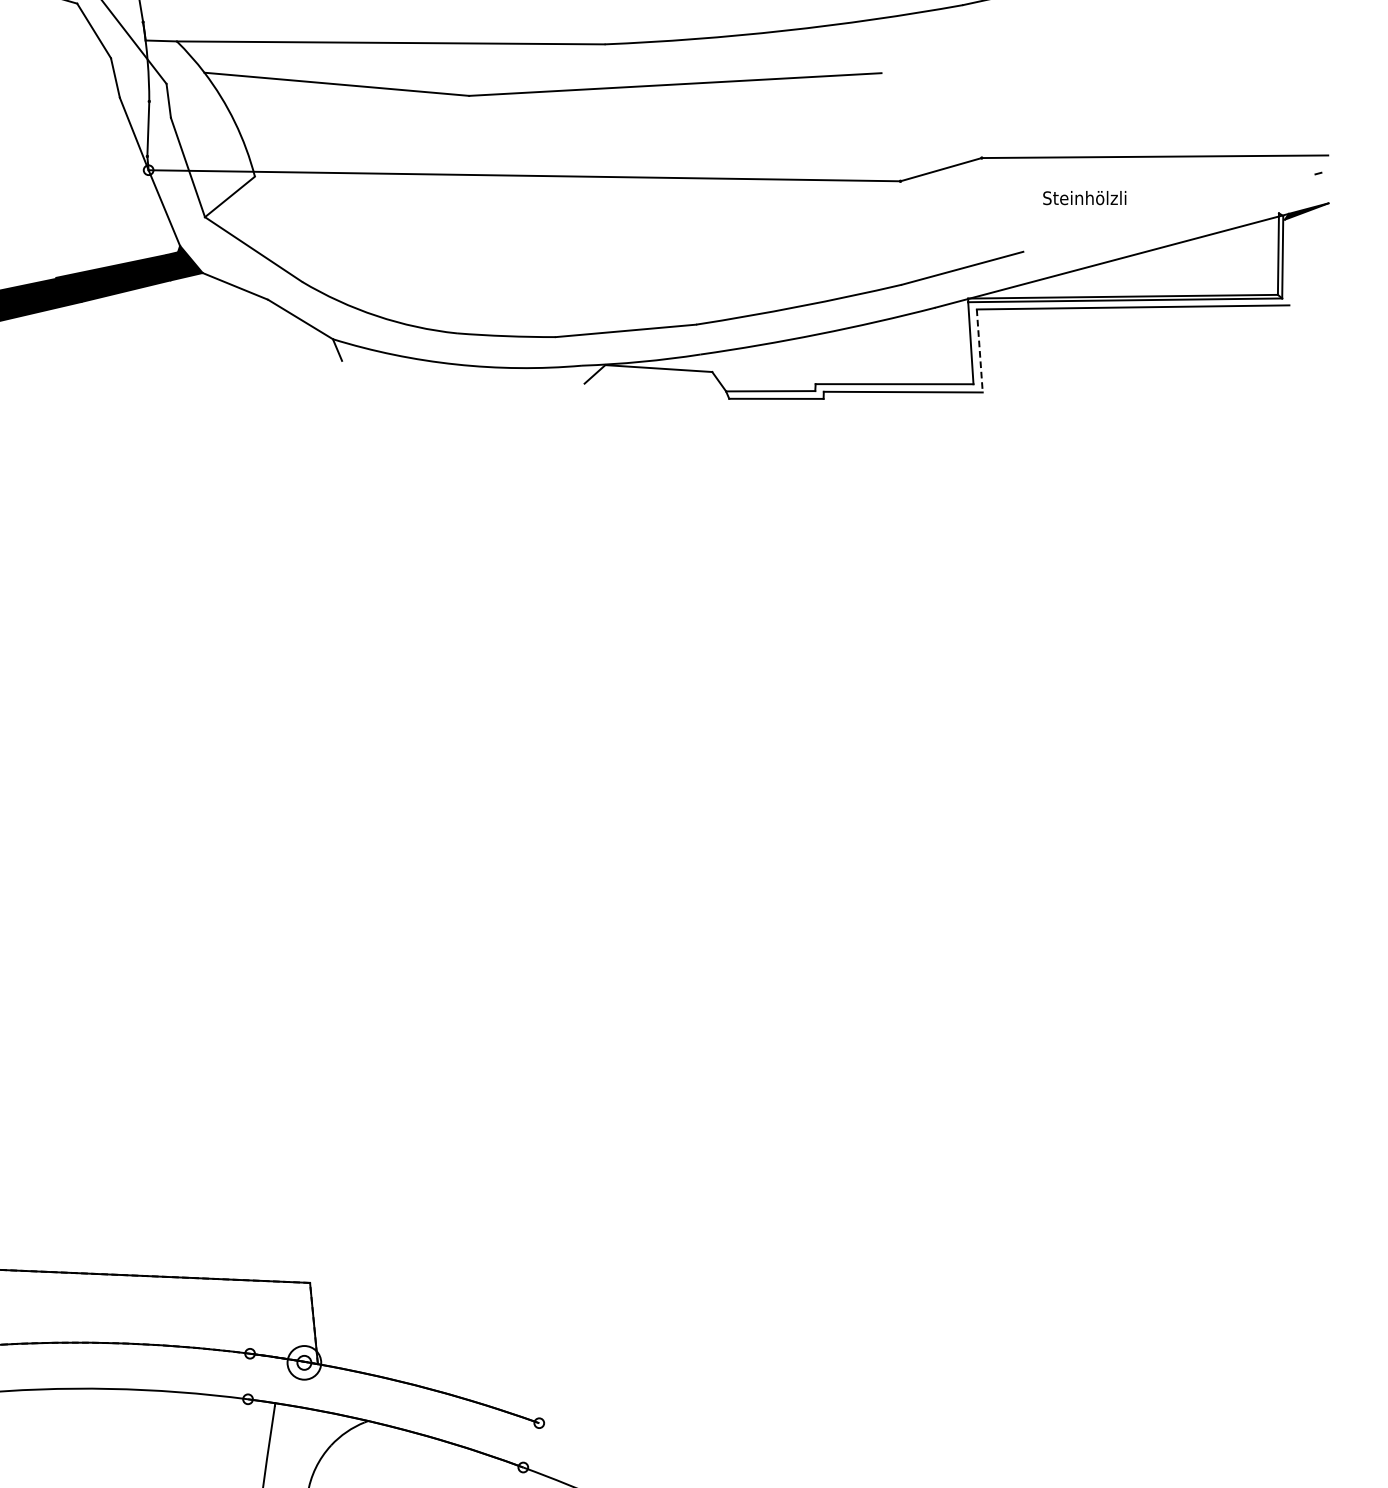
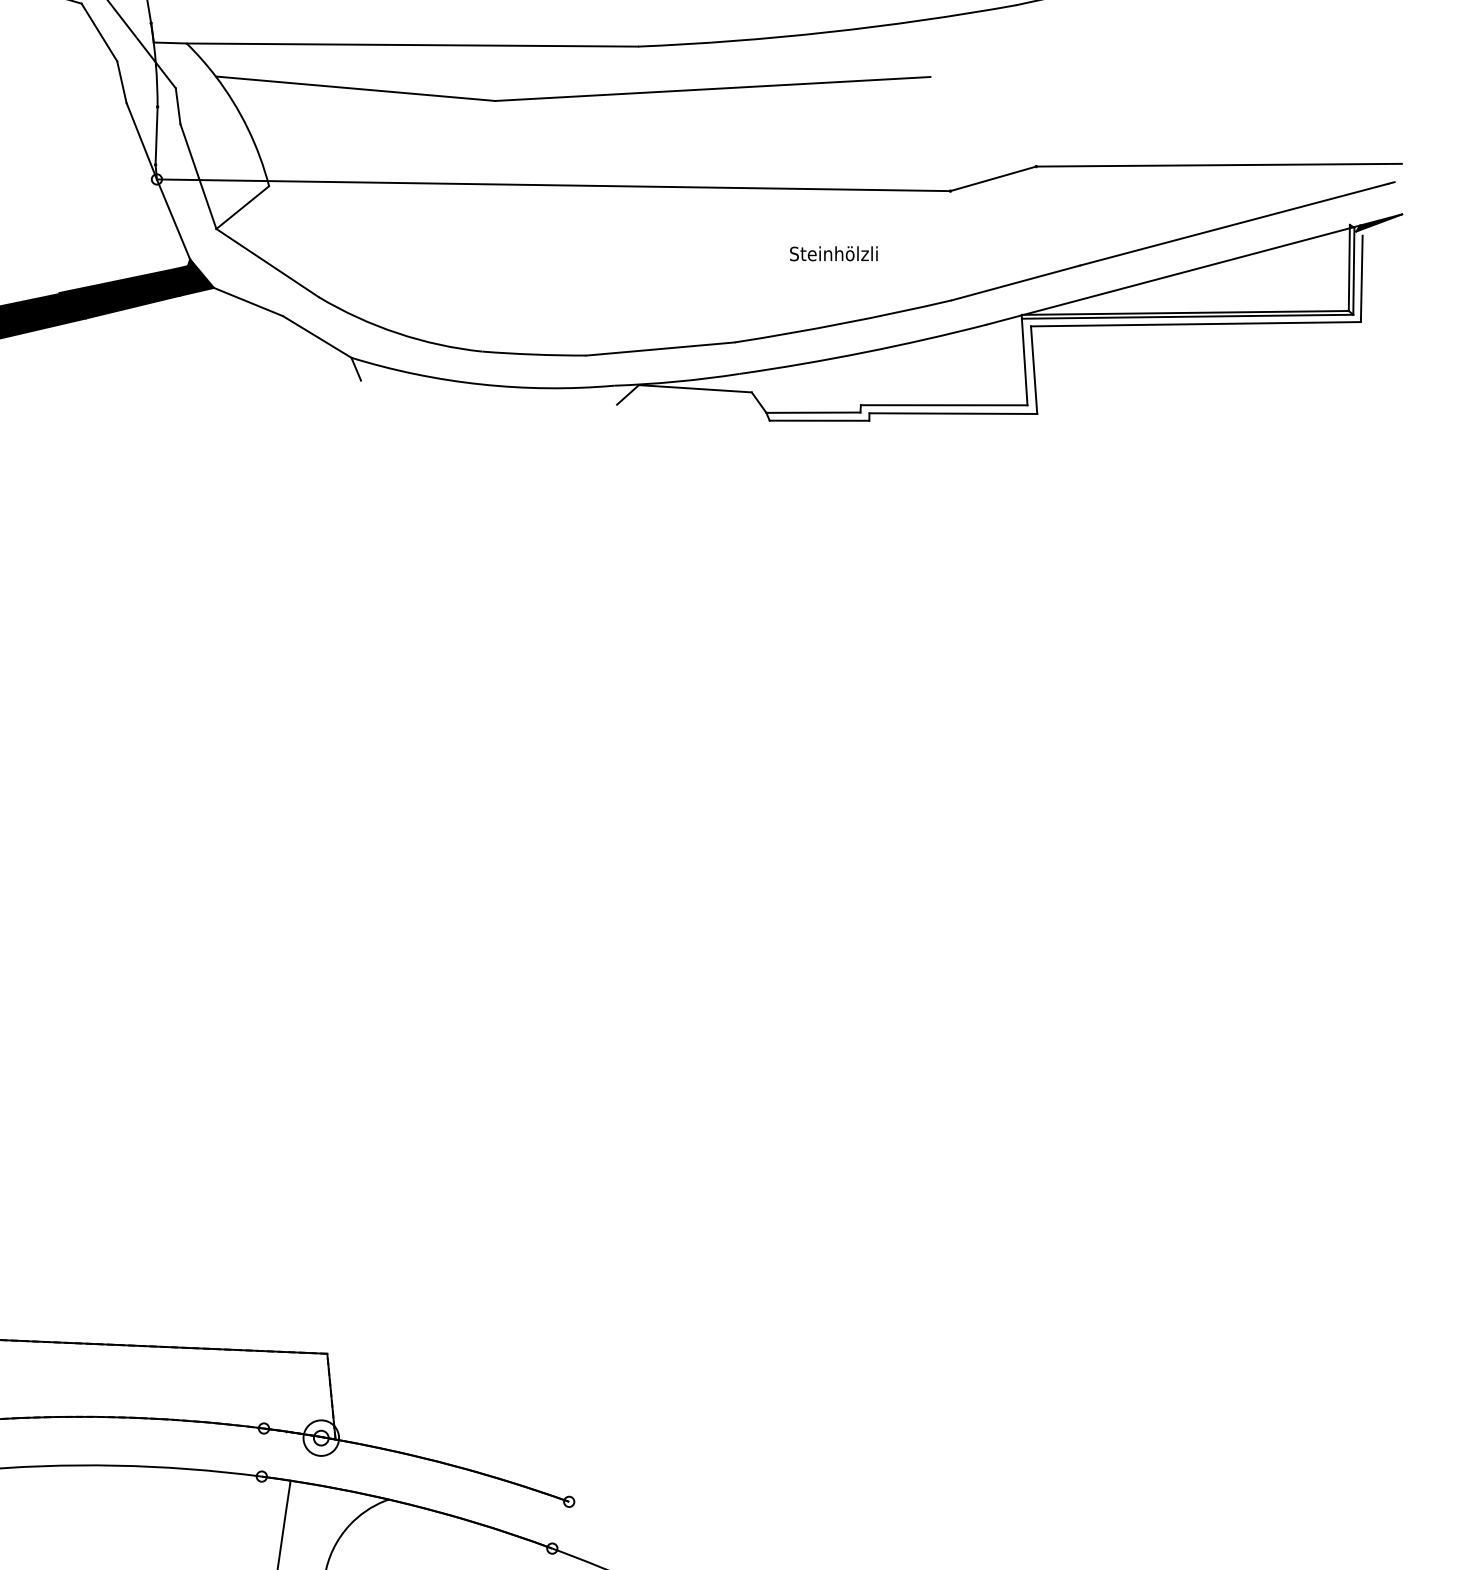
text: (1084, 197) -> (833, 253), moved
line: (1169, 212) -> (1234, 224), added
line: (1289, 264) -> (1361, 278), added
line: (980, 351) -> (1034, 370), dashed -> solid

